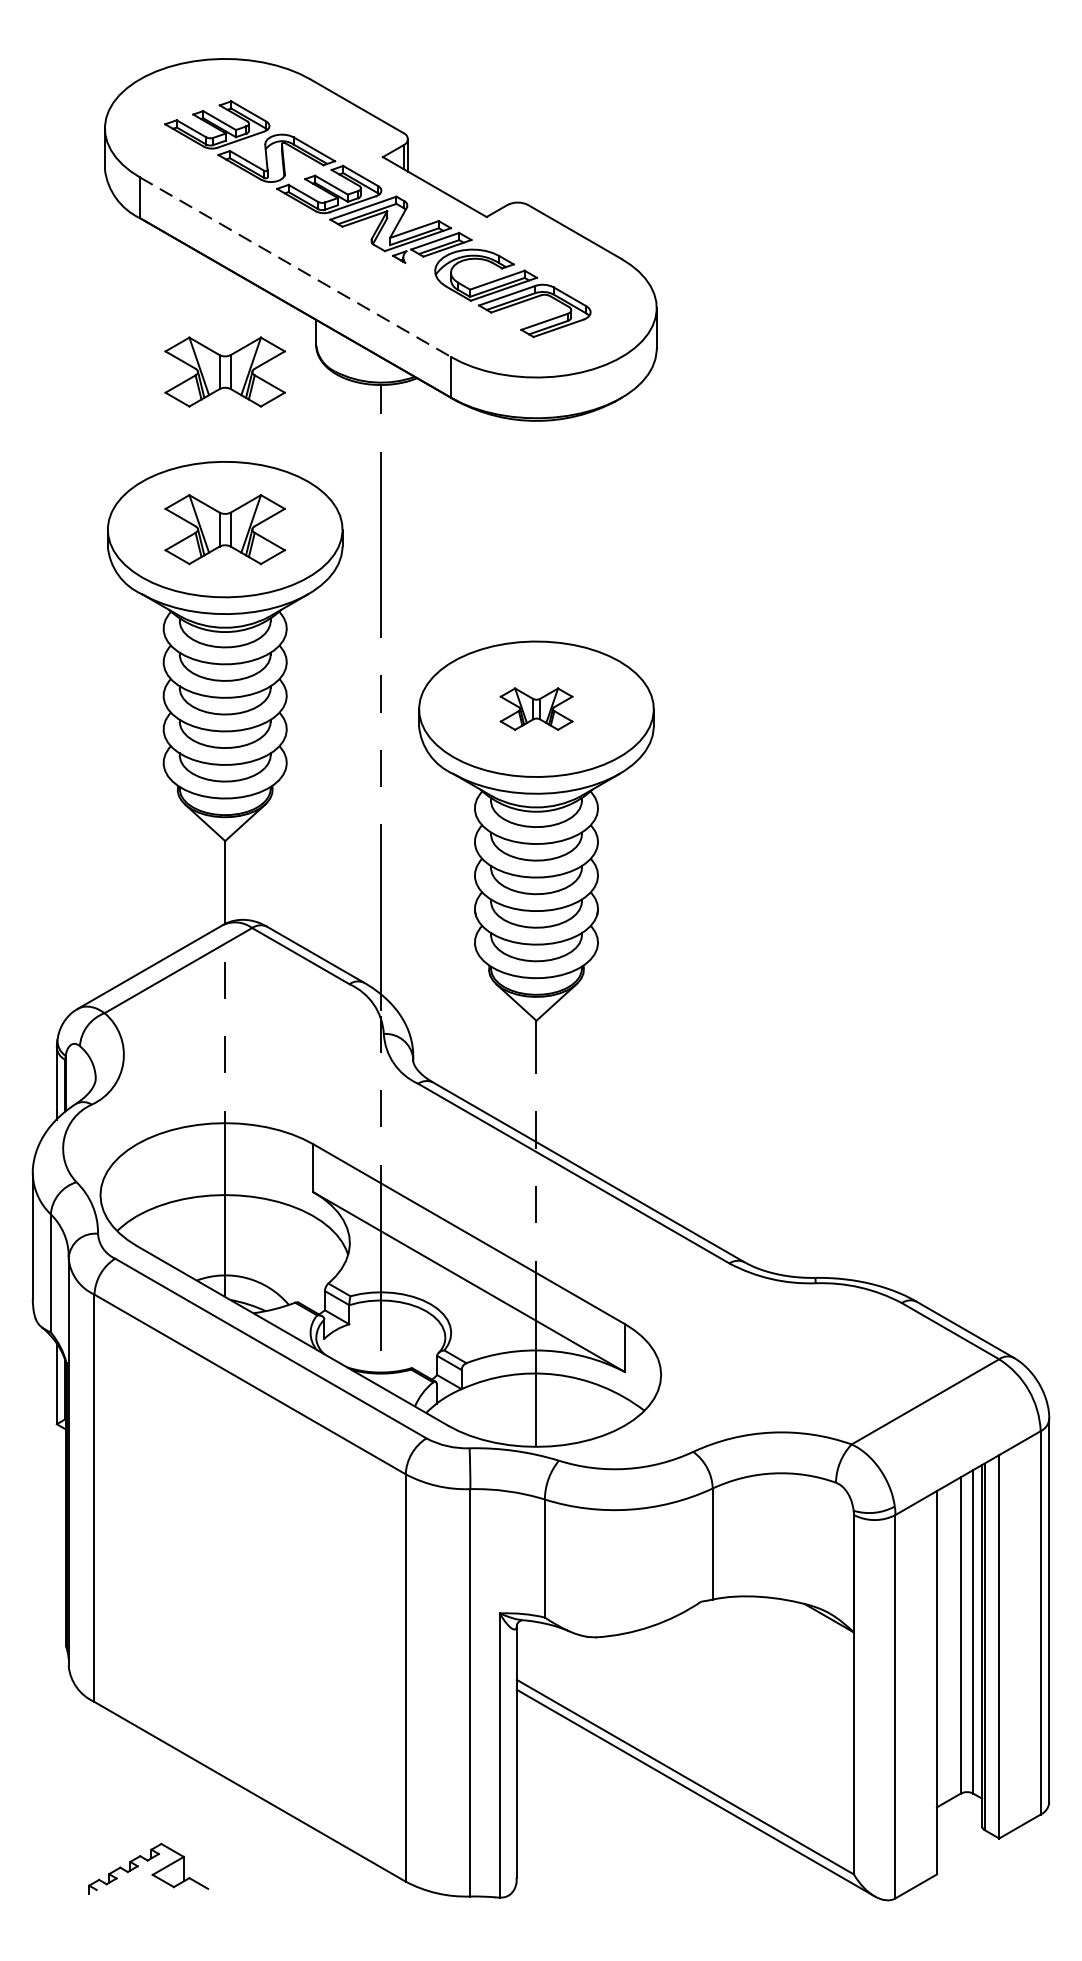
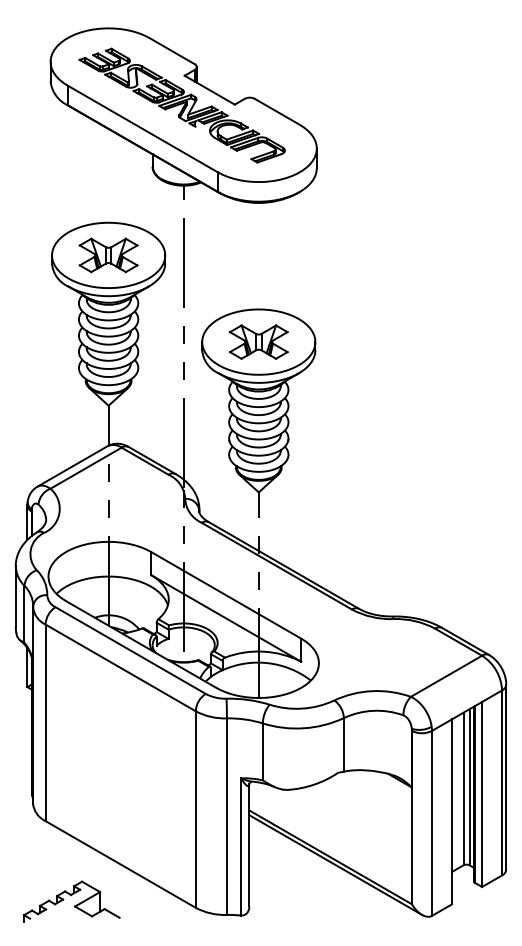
line: (295, 266) -> (142, 128), dashed -> solid
part: (224, 372) -> (108, 179), removed
part: (535, 707) -> (258, 341), size x1.67
part: (148, 1868) -> (71, 901), size x1.67

